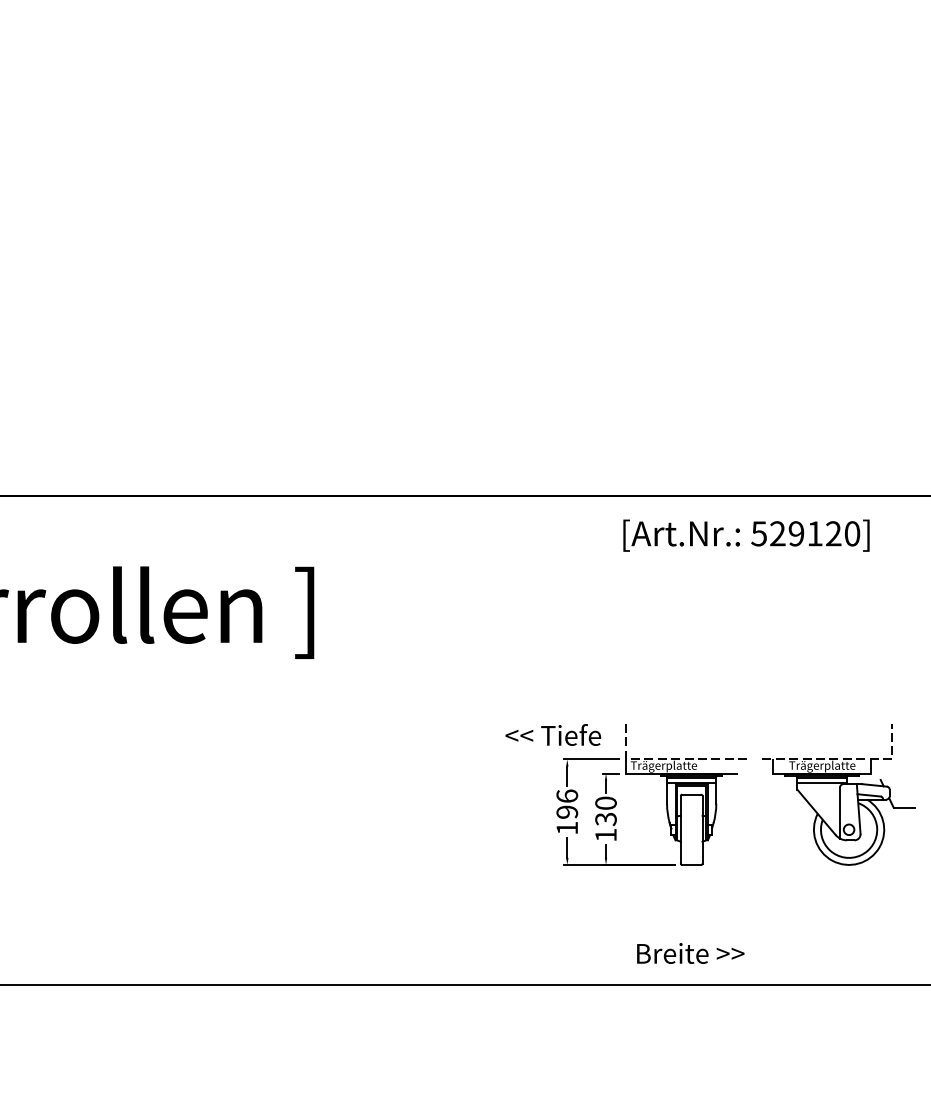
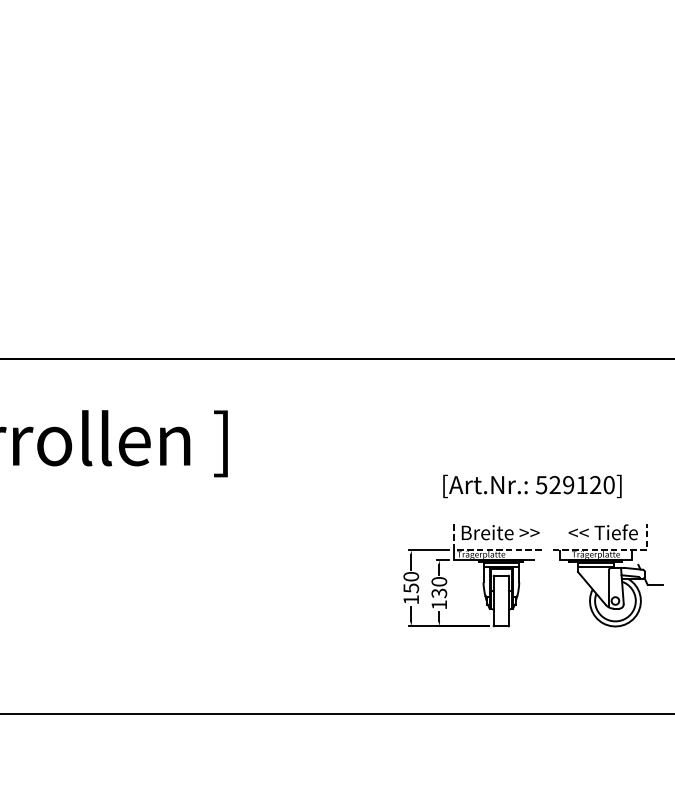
text: (746, 535) -> (532, 486), moved
text: (553, 734) -> (603, 531), moved
text: (567, 804) -> (411, 582), 196 -> 150
text: (690, 953) -> (500, 532), moved

